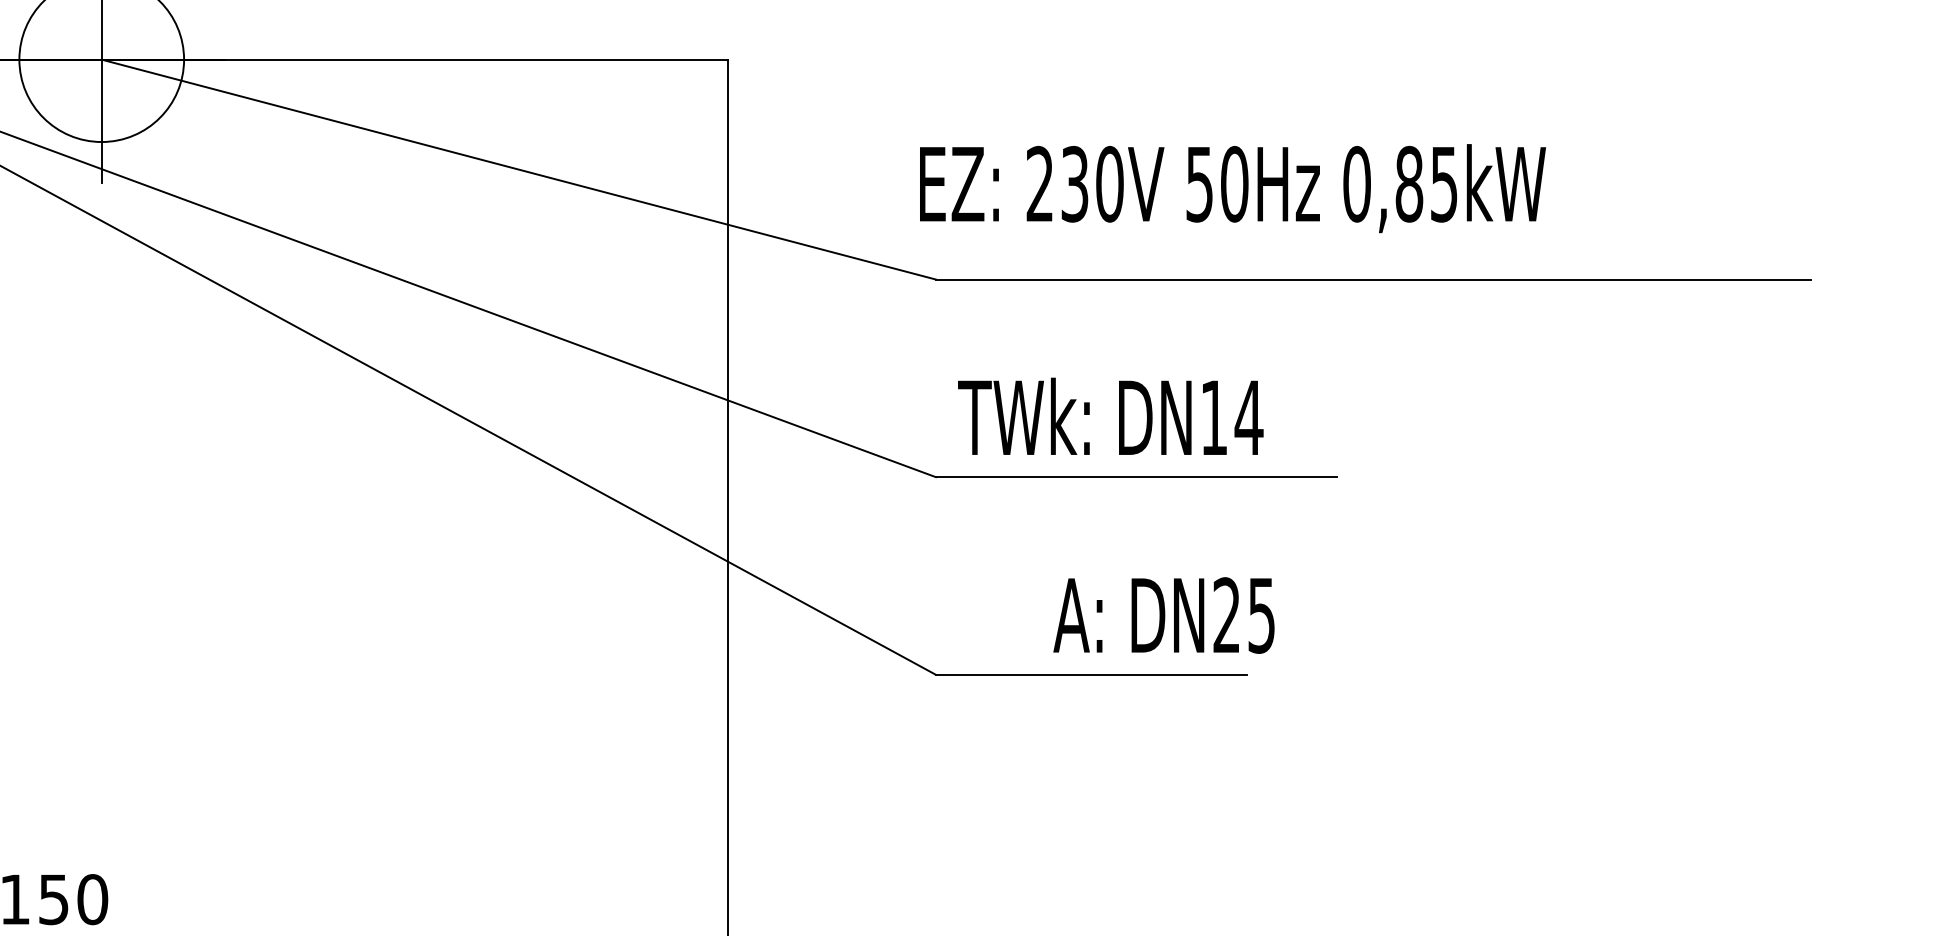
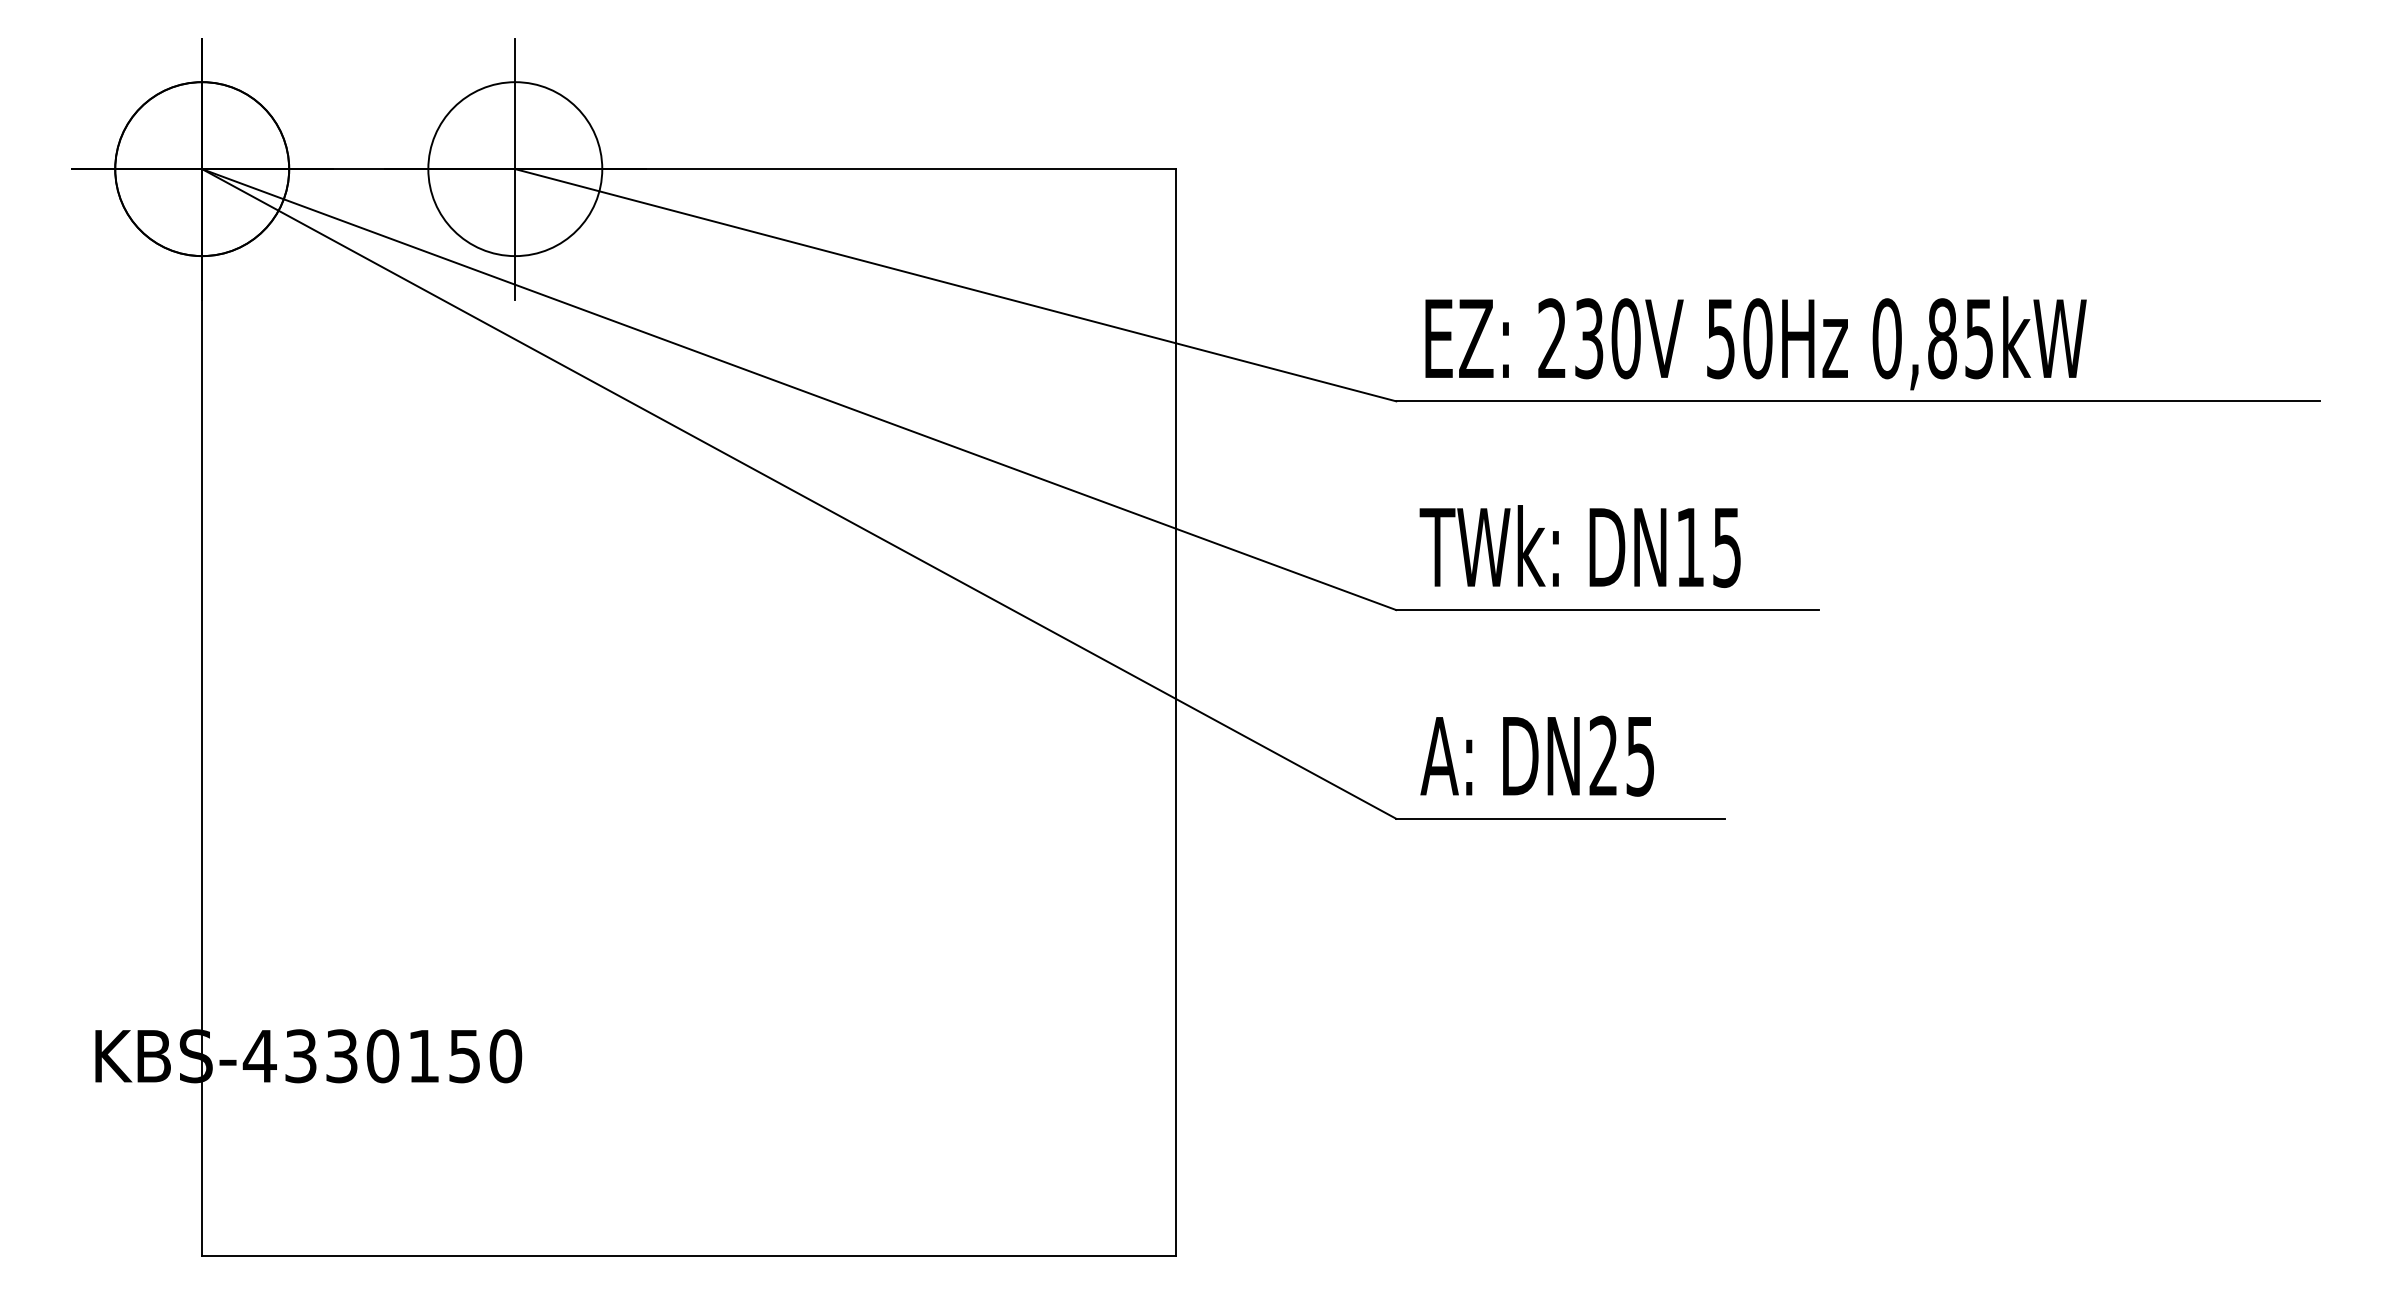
text: (1232, 188) -> (1755, 343), moved
text: (1248, 418) -> (1726, 548), DN14 -> DN15
text: (1163, 614) -> (1536, 755), moved

